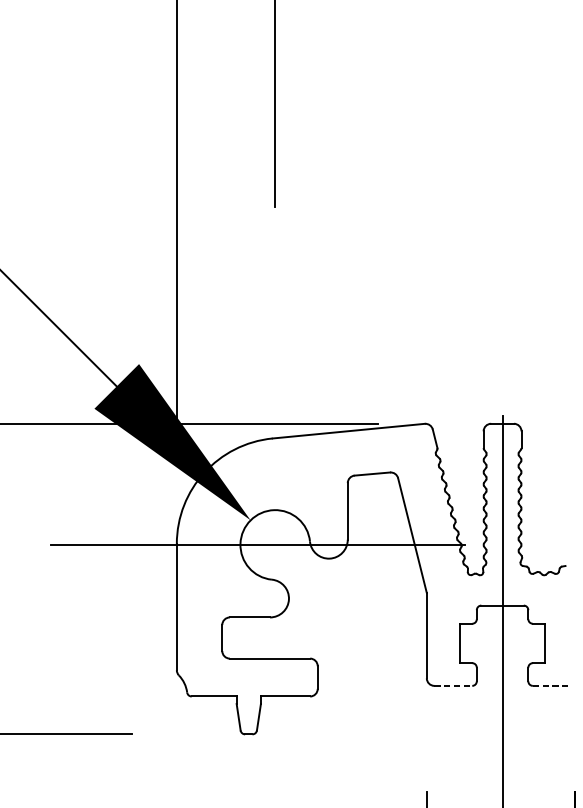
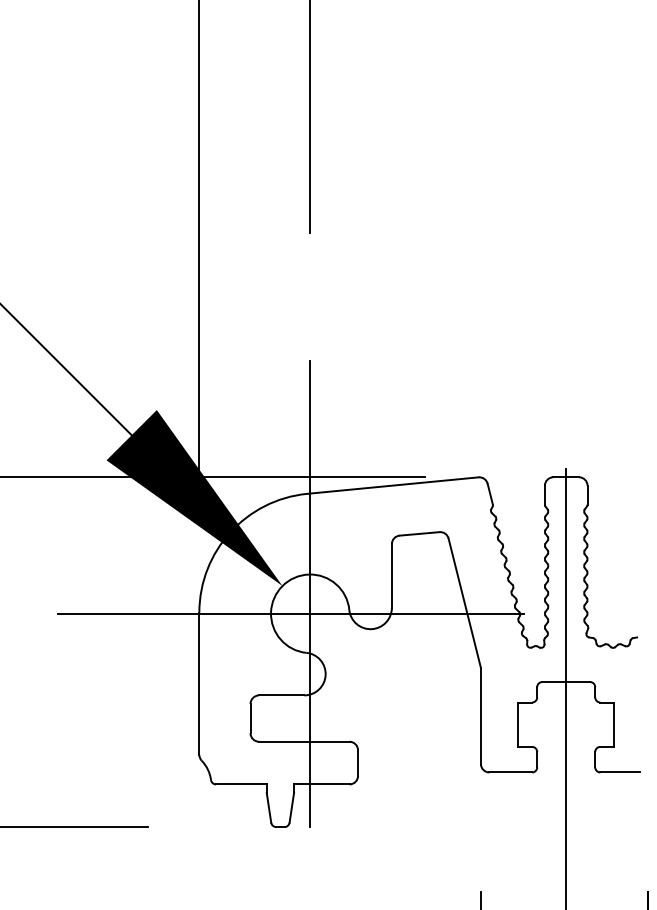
line: (275, 527) -> (310, 594), added
line: (453, 685) -> (511, 772), dashed -> solid
line: (549, 685) -> (619, 772), dashed -> solid

